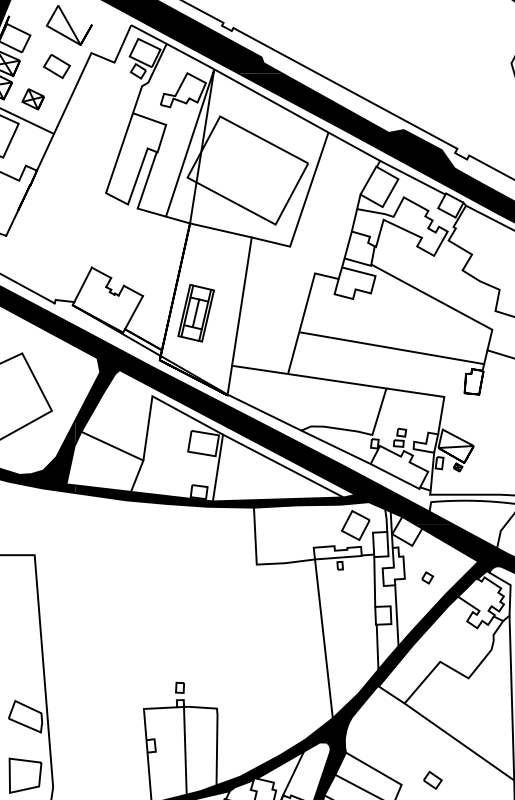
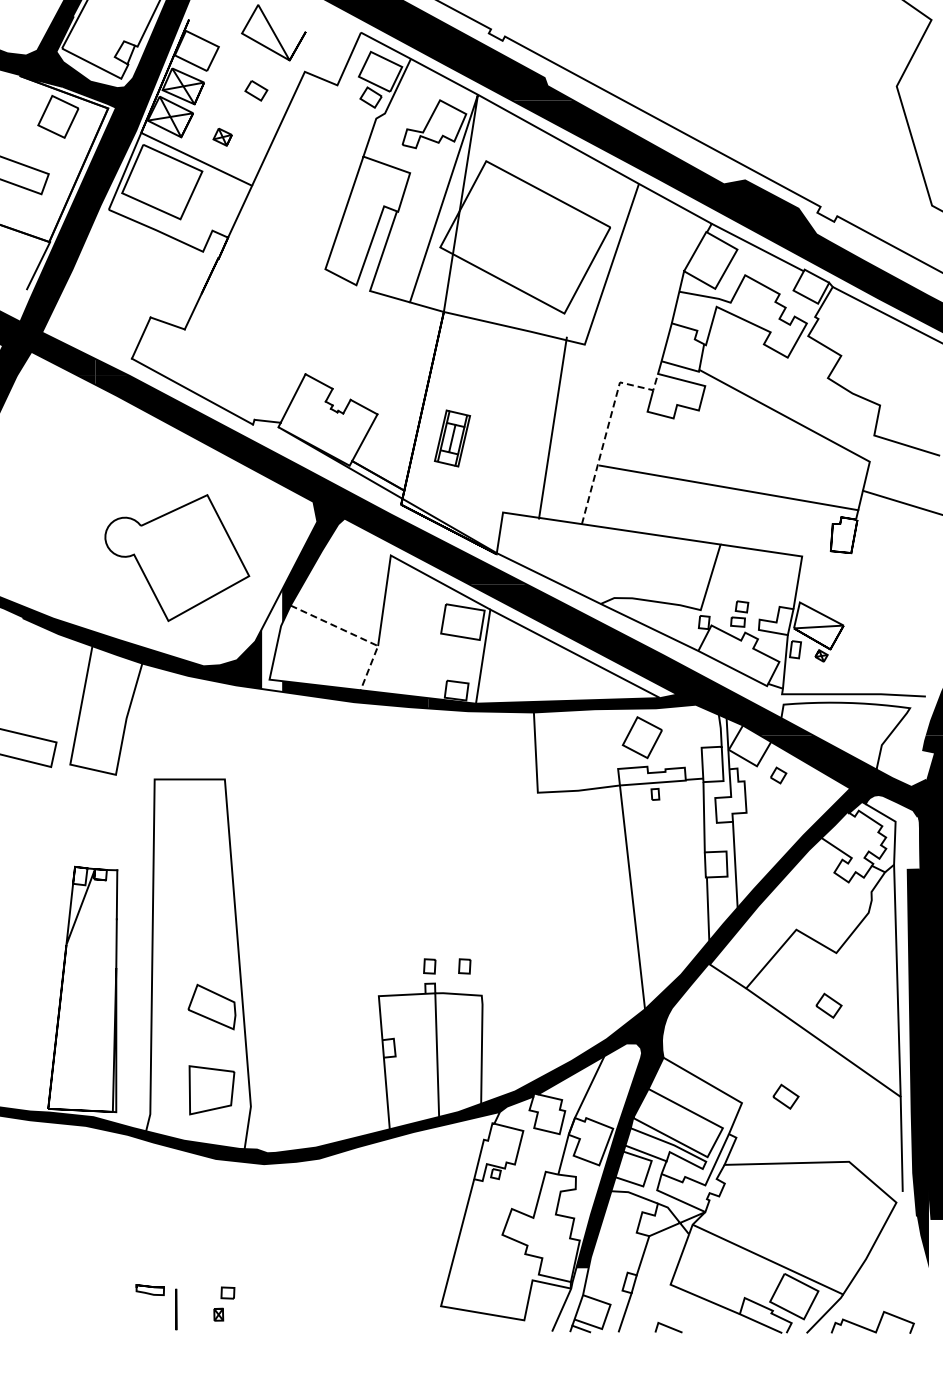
part: (57, 66) -> (256, 90), size x0.6
part: (32, 99) -> (222, 137), size x0.6
line: (241, 301) -> (552, 427), moved
line: (306, 304) -> (608, 426), solid -> dashed
part: (196, 313) -> (452, 438), size x0.7
line: (128, 453) -> (356, 636), solid -> dashed
fill: (67, 456) -> (271, 640), removed
part: (355, 525) -> (641, 737), moved
part: (427, 577) -> (778, 775), moved
part: (204, 687) -> (464, 966), added
part: (463, 715) -> (828, 1005), added

